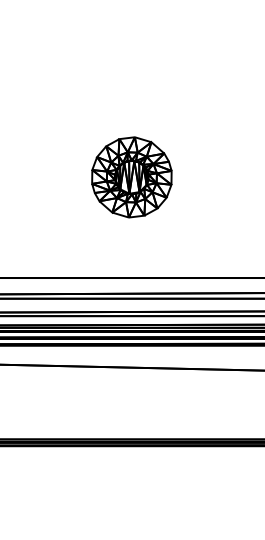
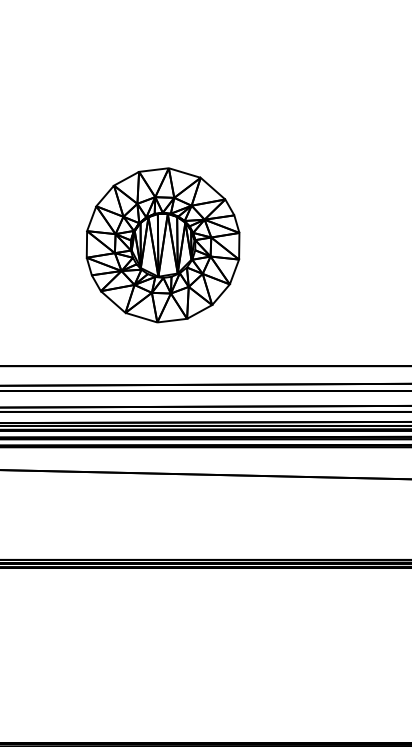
part: (131, 177) -> (162, 245), size x1.6

